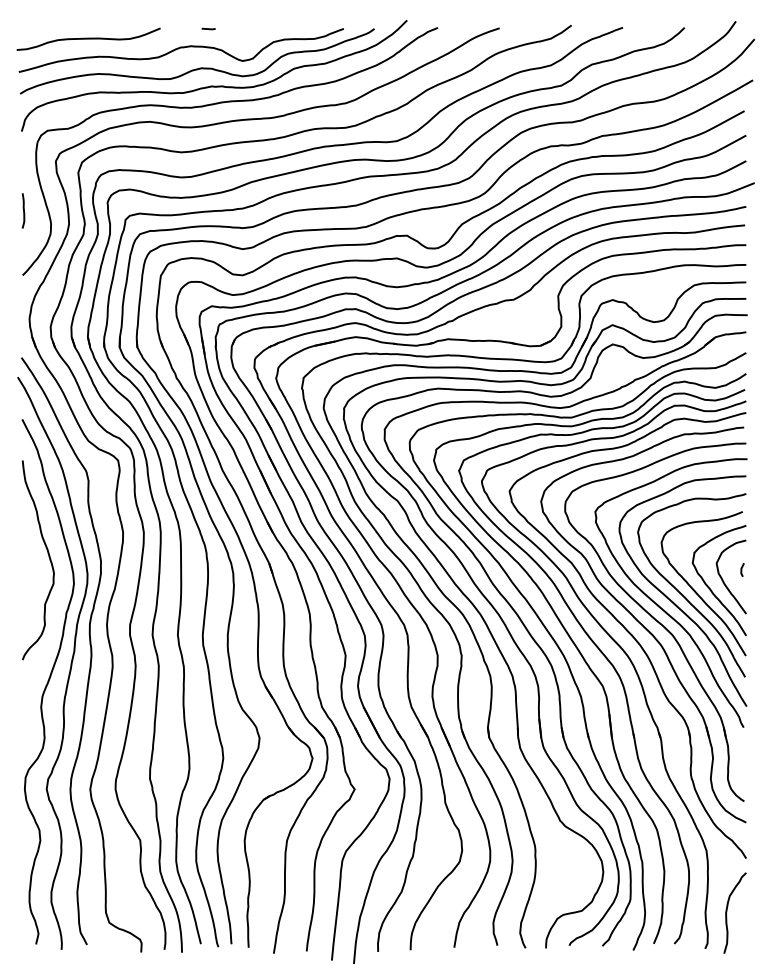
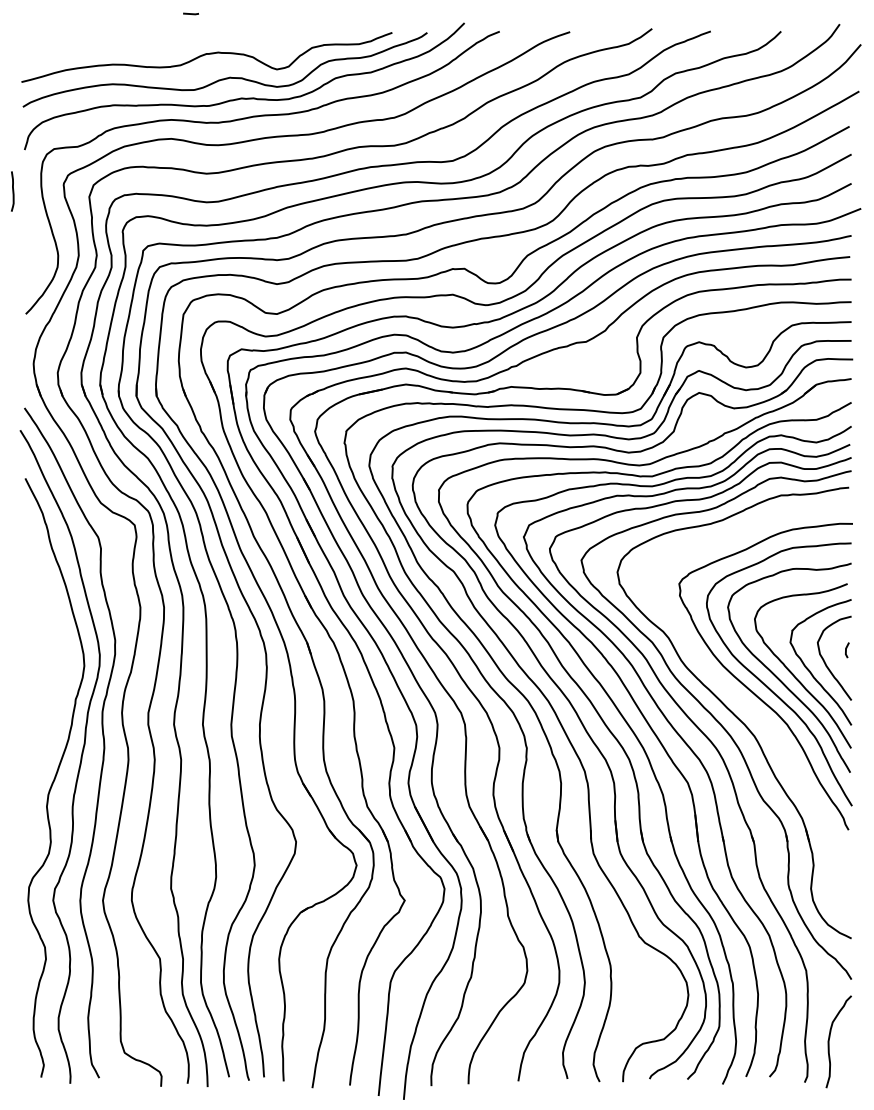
line: (208, 28) -> (190, 13), moved
curve: (89, 39) -> (101, 44), removed
curve: (23, 210) -> (12, 191), moved
curve: (48, 557) -> (55, 635), removed
part: (655, 621) -> (747, 709), removed

